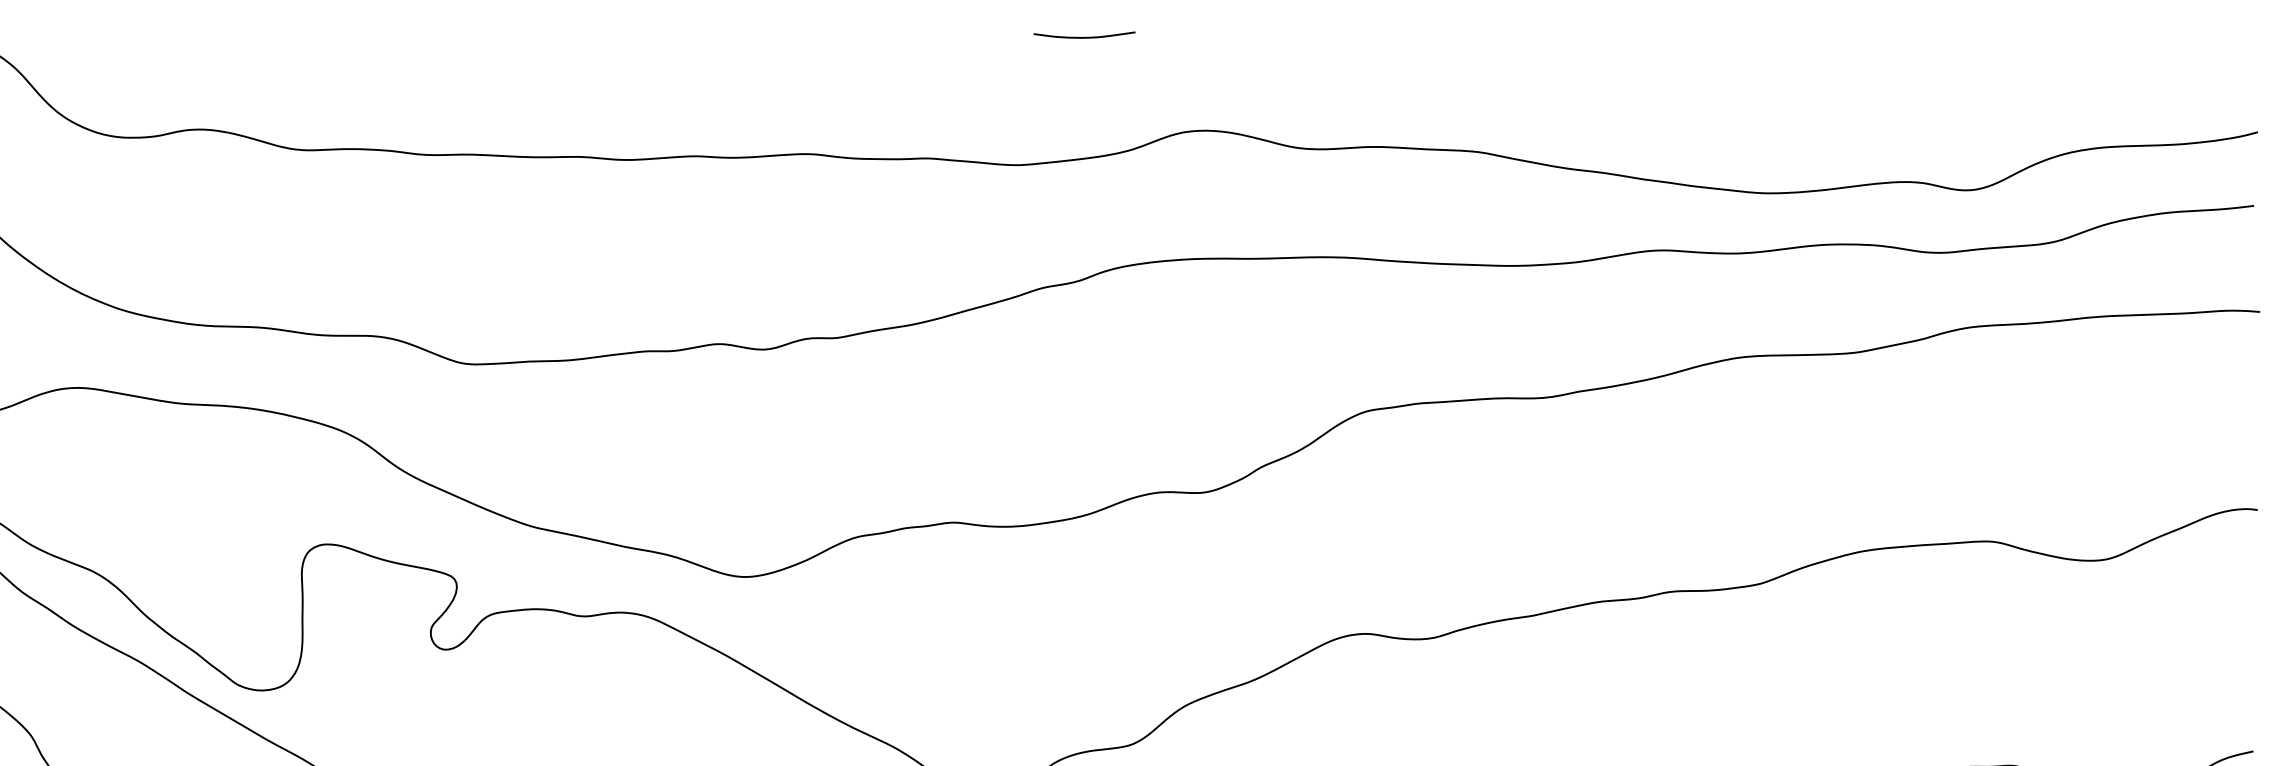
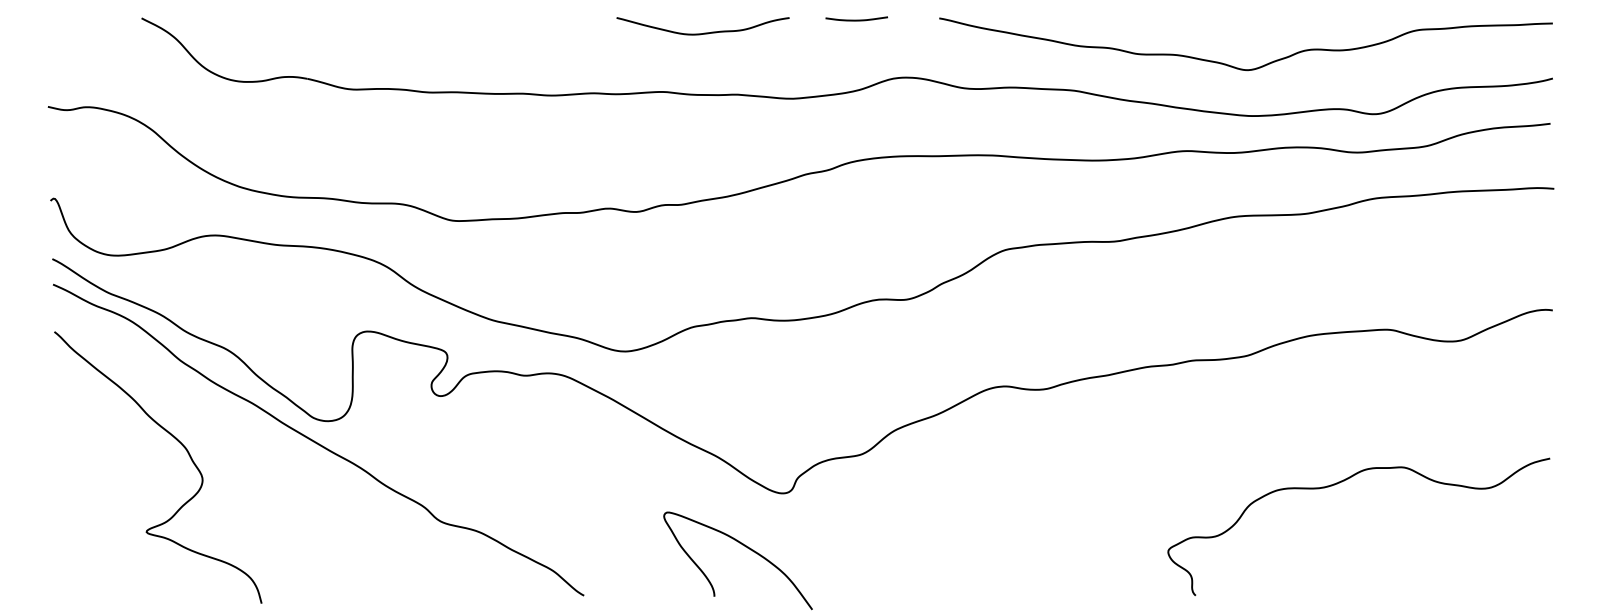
curve: (1084, 36) -> (856, 19), moved
curve: (875, 57) -> (704, 32), added
curve: (1745, 114) -> (1238, 67), added

